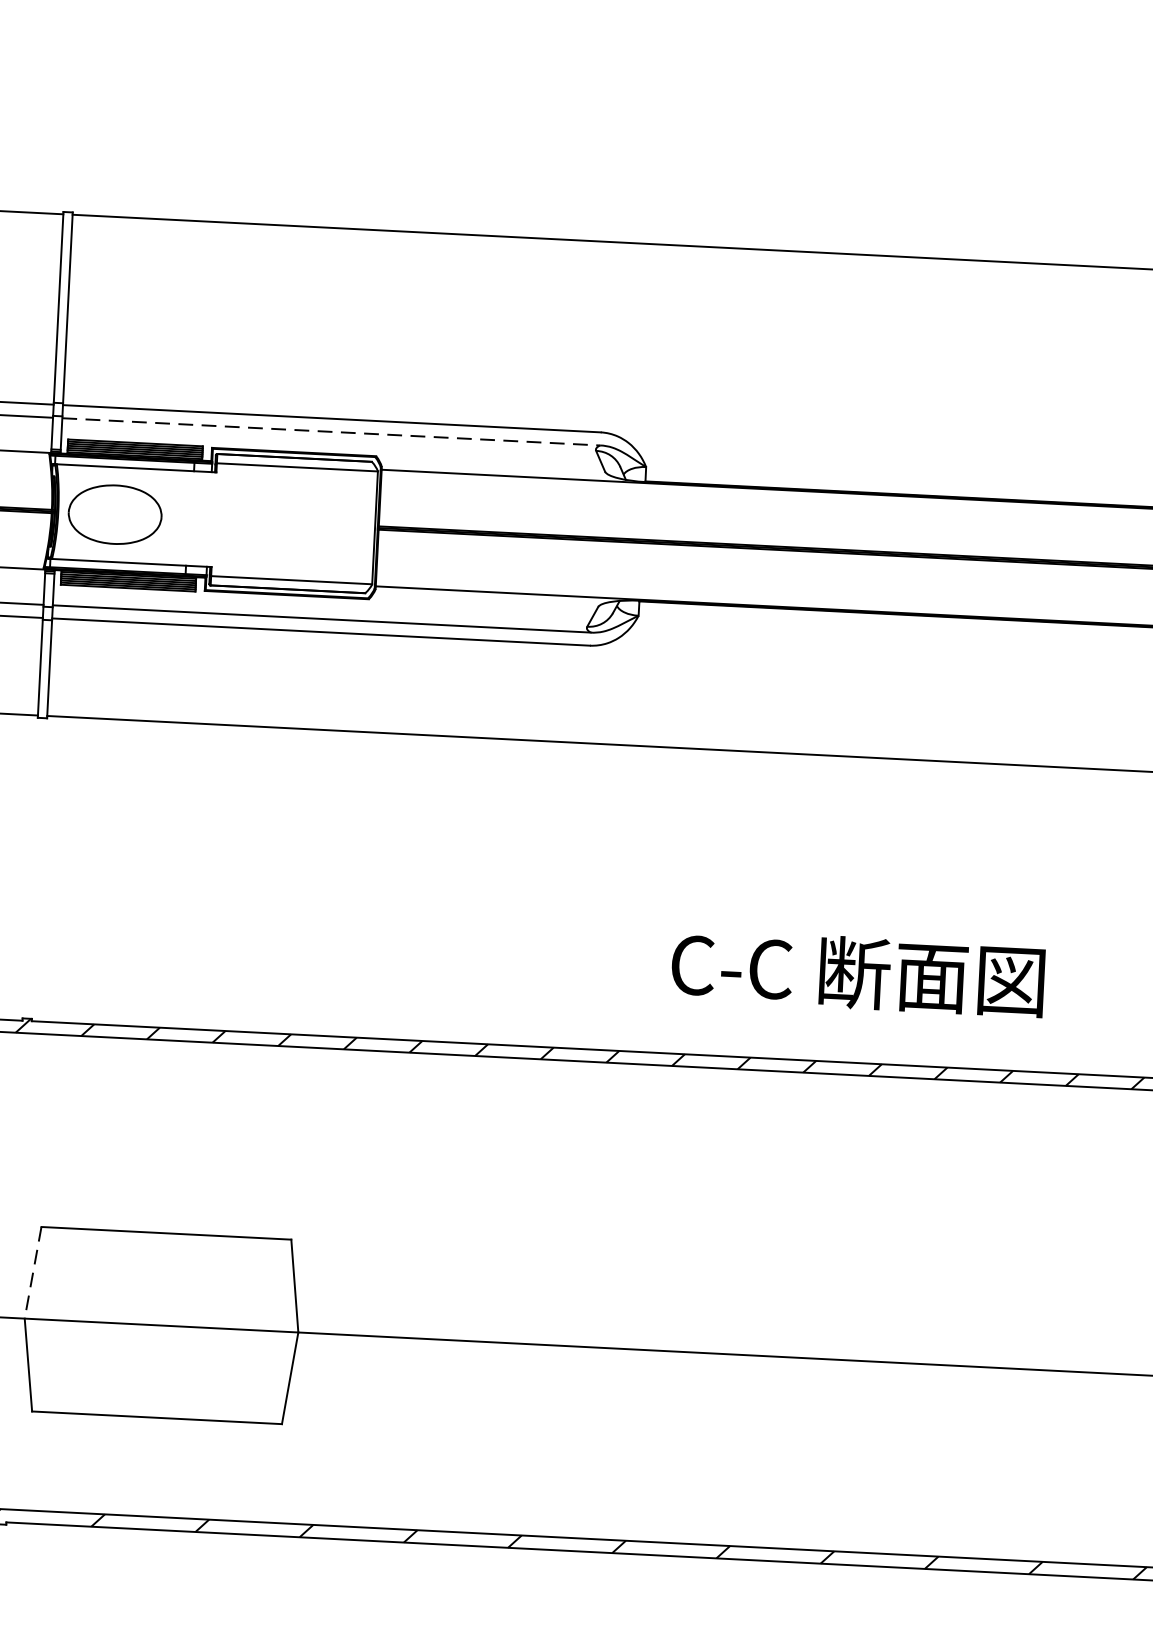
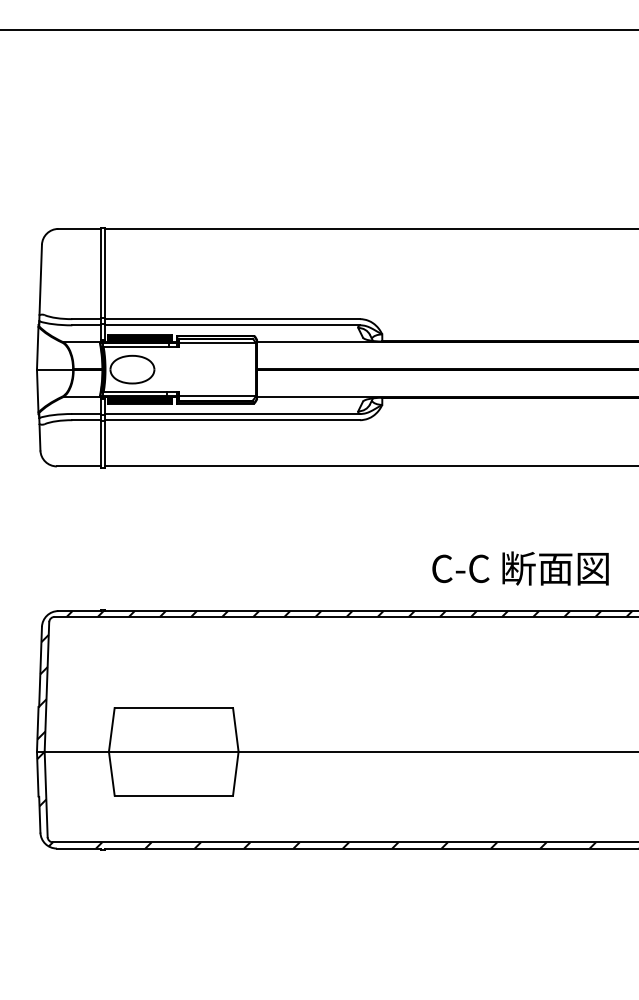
line: (333, 432) -> (233, 325), dashed -> solid
text: (857, 972) -> (520, 568), moved
line: (32, 1273) -> (111, 730), dashed -> solid

